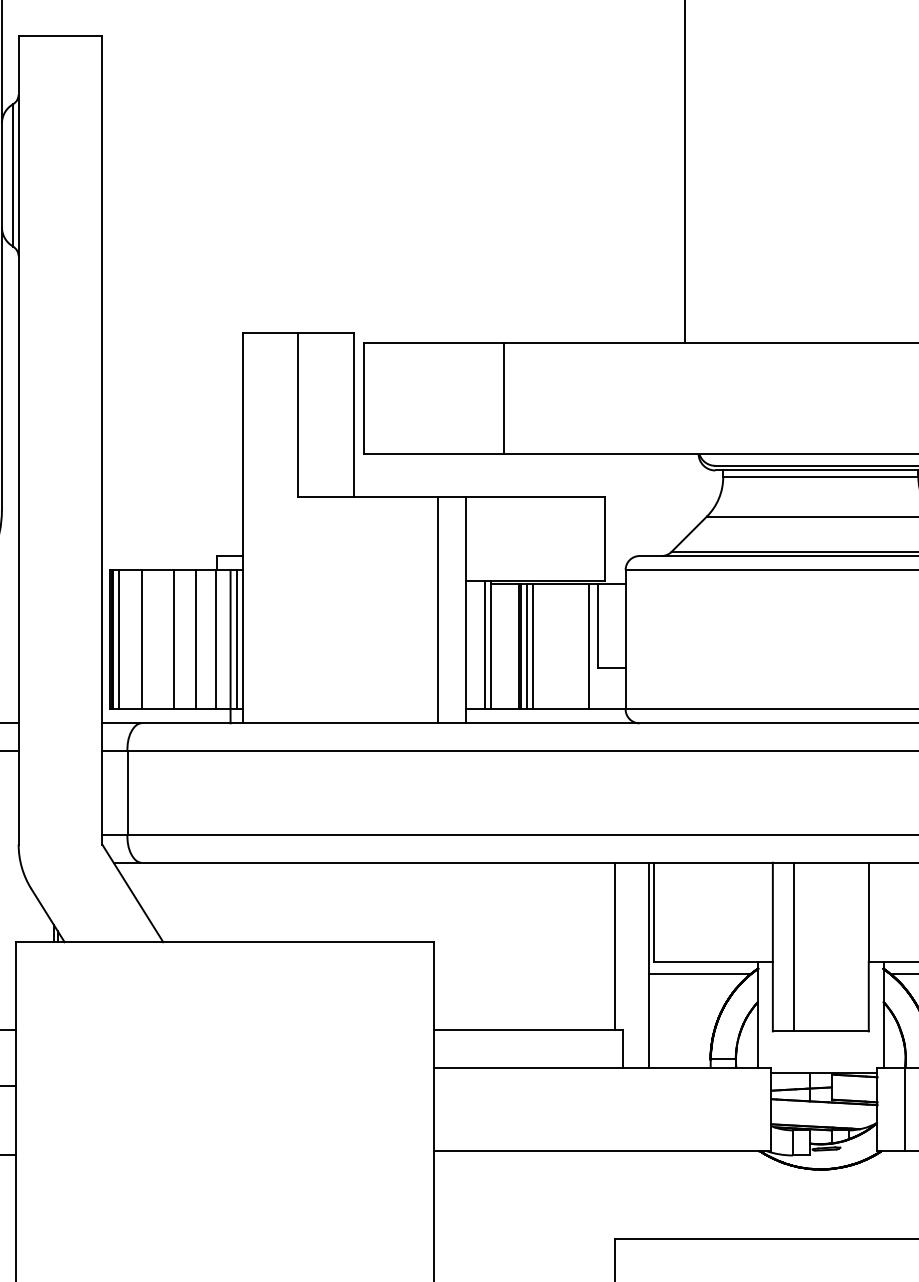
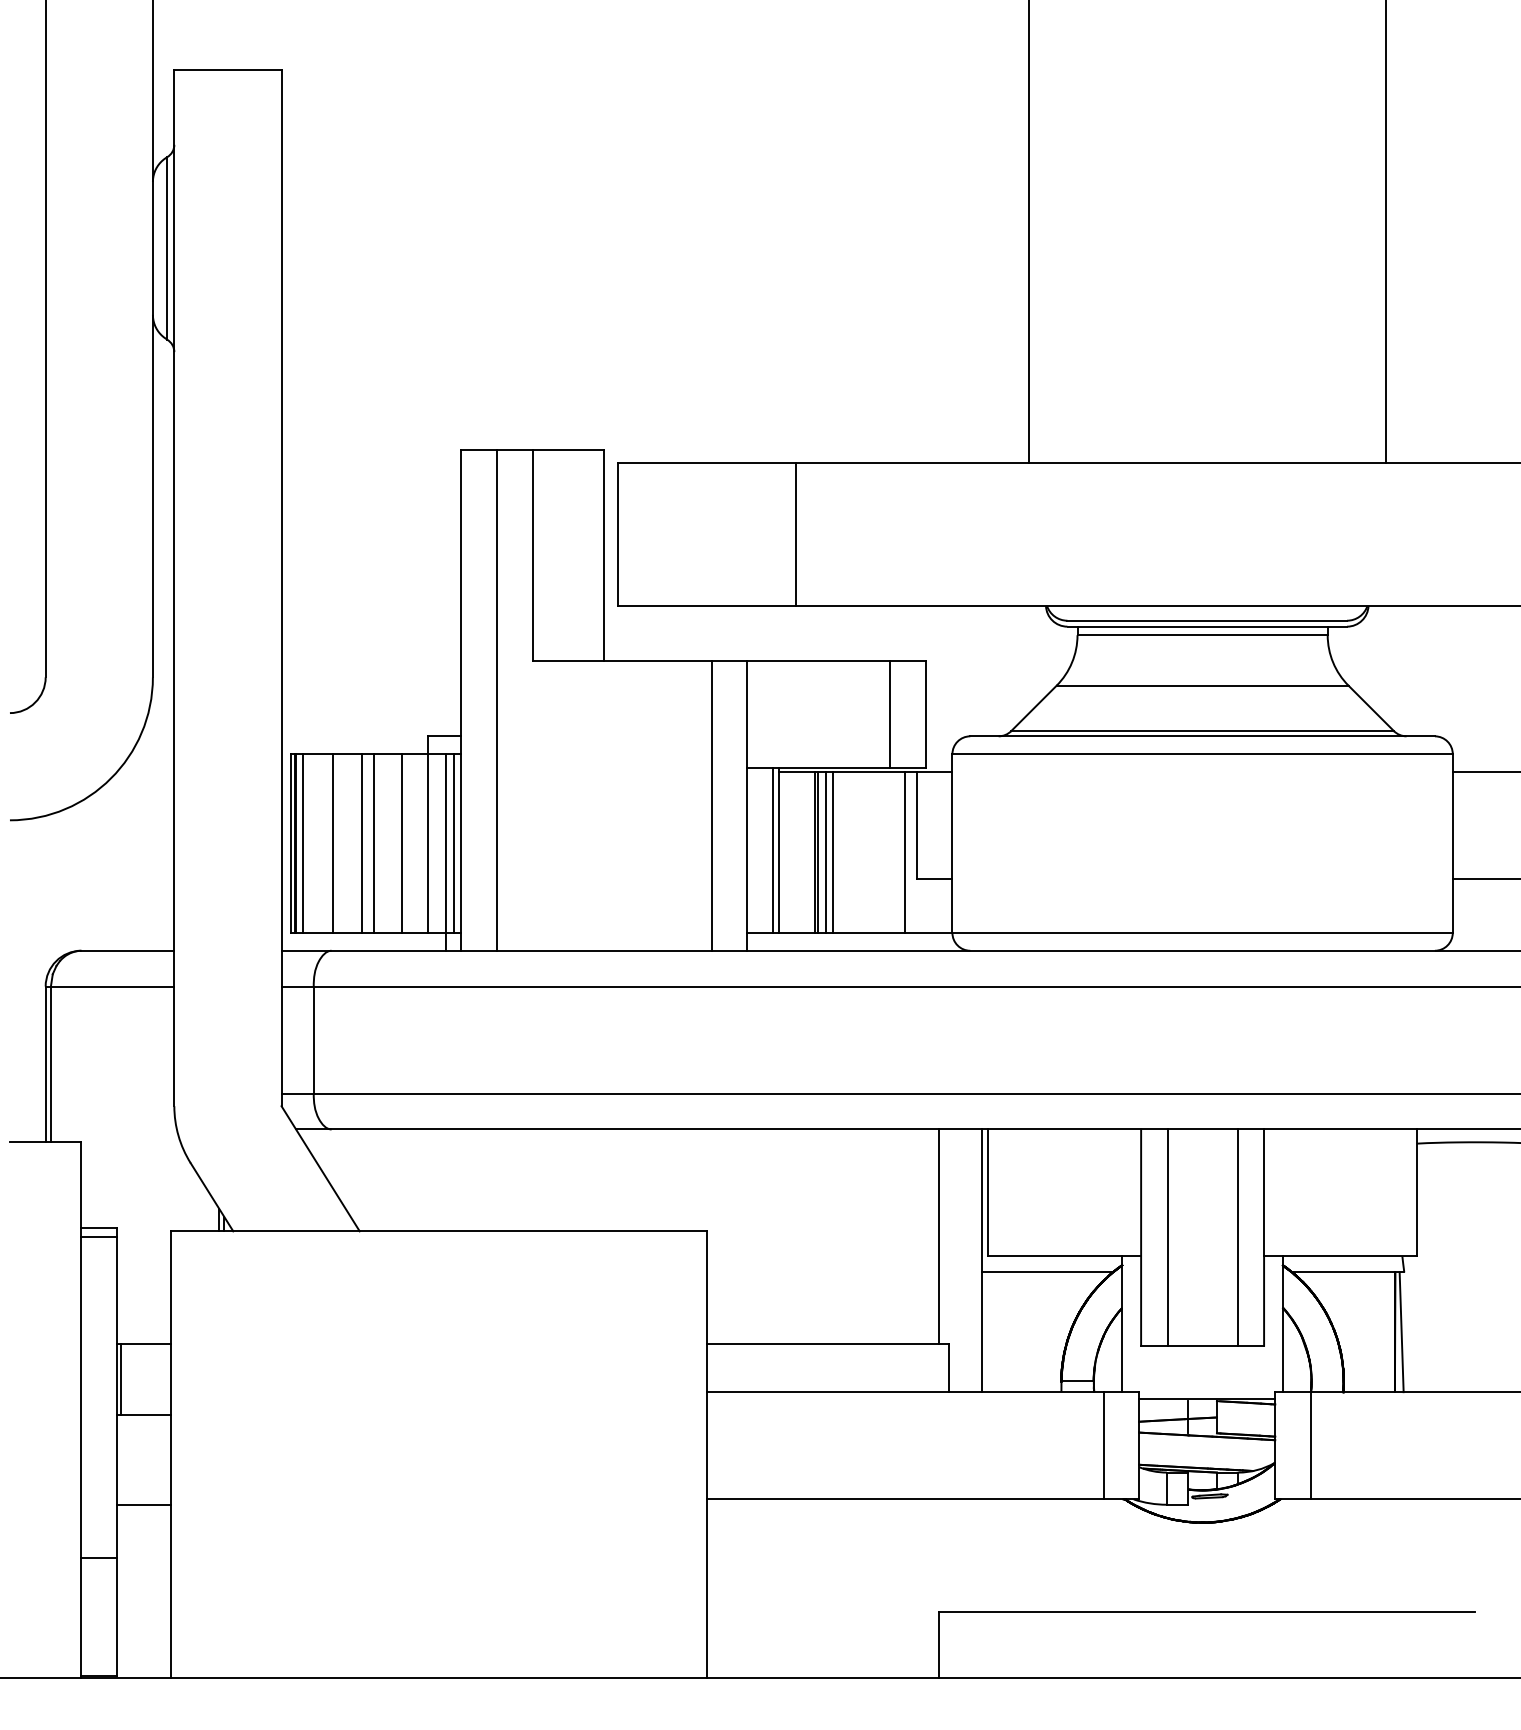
line: (270, 528) -> (497, 700), added
line: (577, 539) -> (890, 714), added
line: (164, 639) -> (361, 843), added
line: (848, 947) -> (1237, 1237), added
line: (743, 1109) -> (1103, 1445), added

